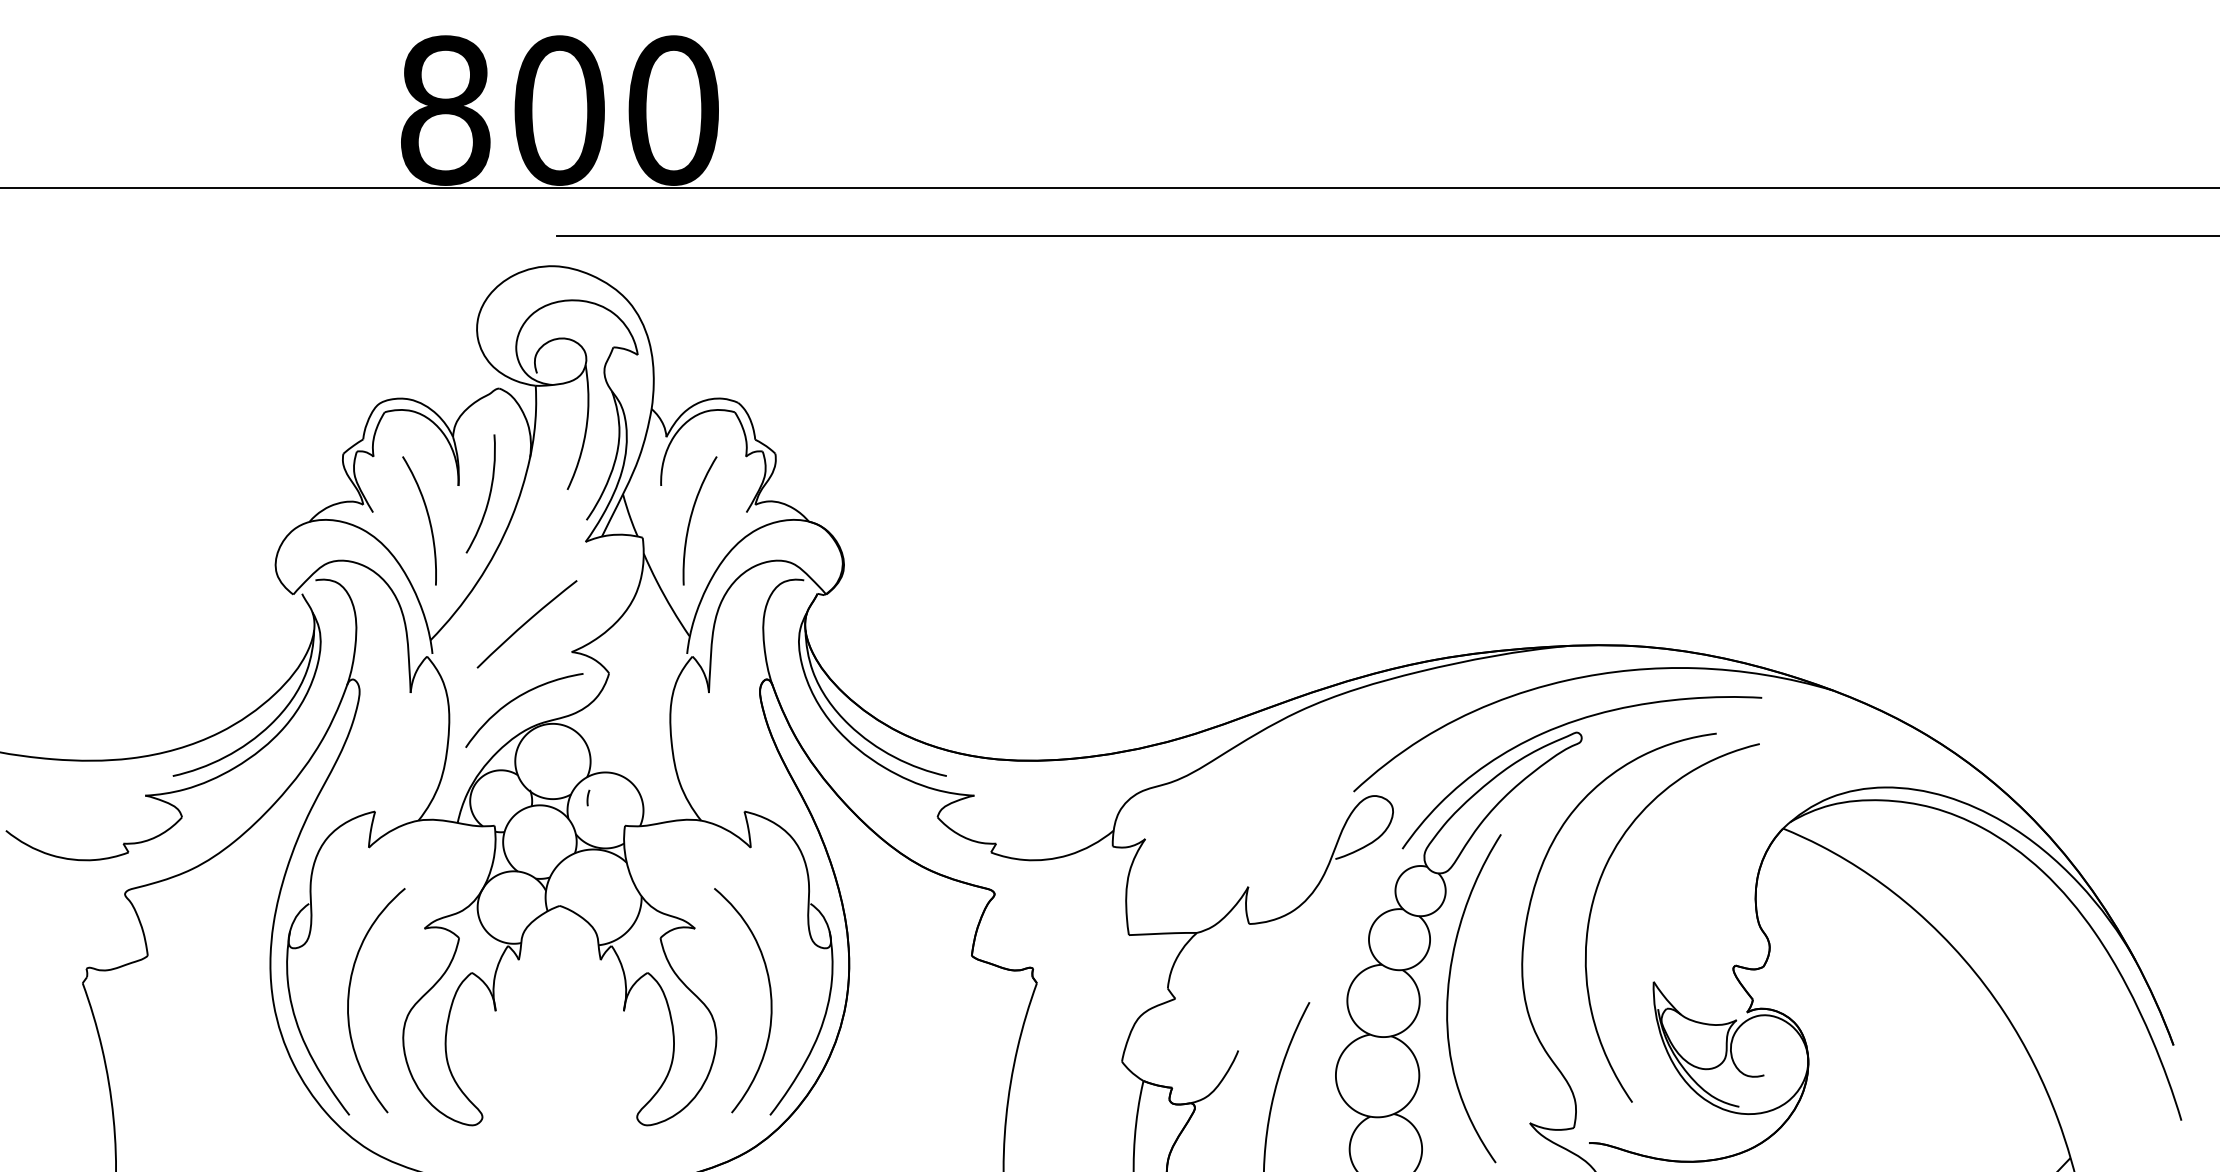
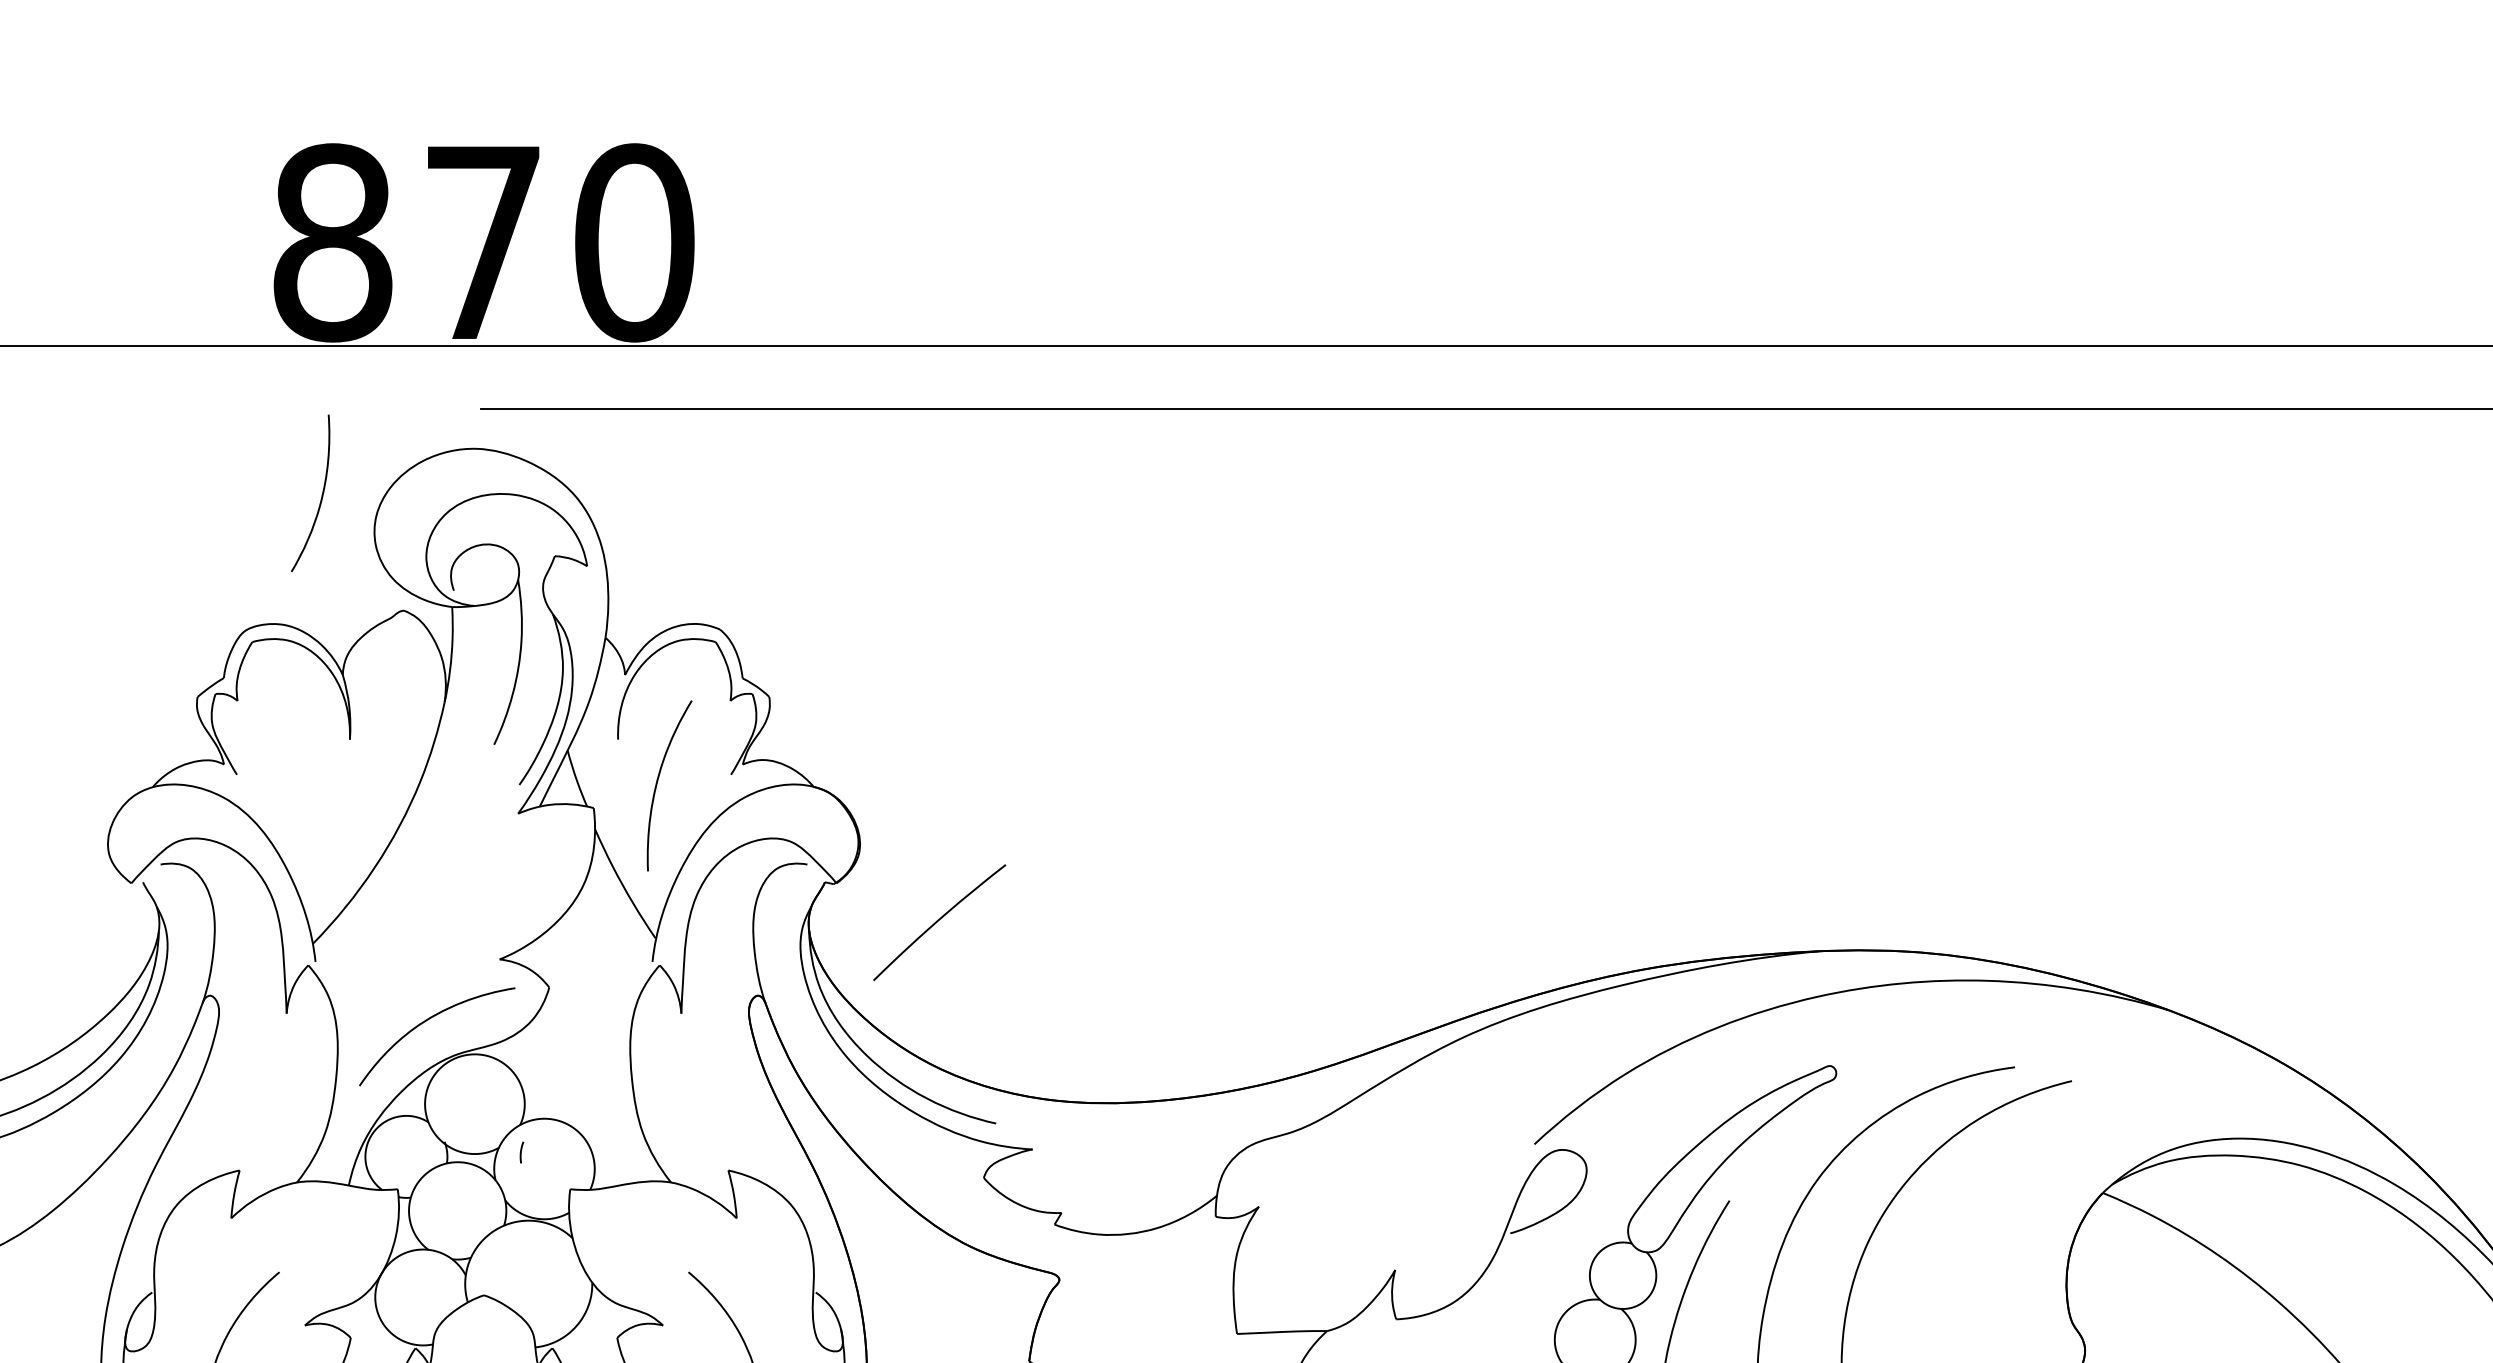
text: (559, 110) -> (483, 242), 800 -> 870
curve: (488, 495) -> (320, 495), moved
curve: (427, 516) -> (308, 780), removed
curve: (526, 623) -> (938, 921), moved
curve: (1563, 726) -> (1812, 1057), removed

